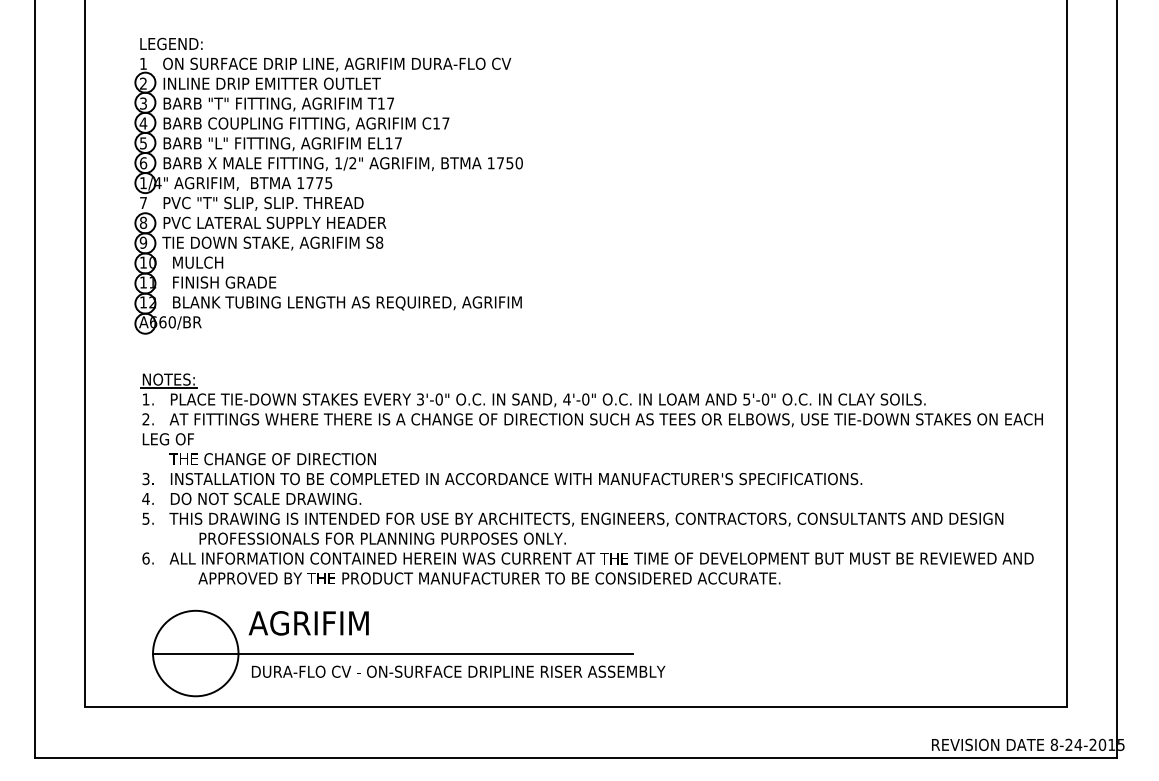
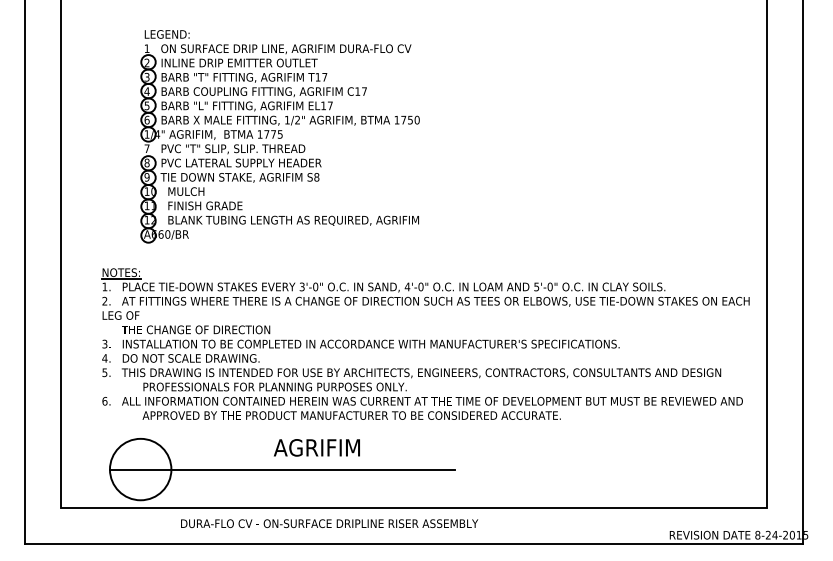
part: (327, 185) -> (279, 136), moved
text: (308, 622) -> (316, 447), moved
text: (458, 671) -> (329, 523), moved

